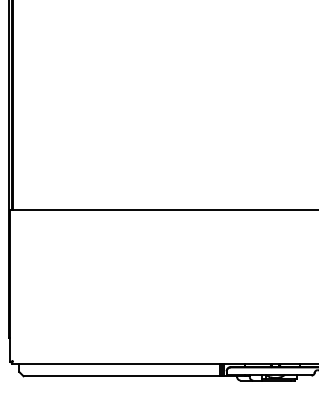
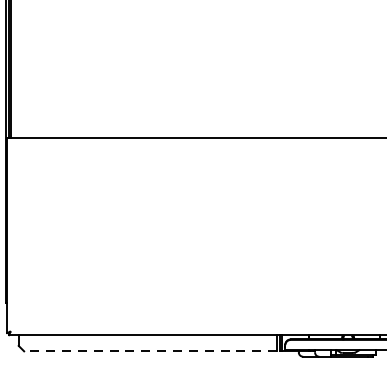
line: (121, 376) -> (150, 351), solid -> dashed

